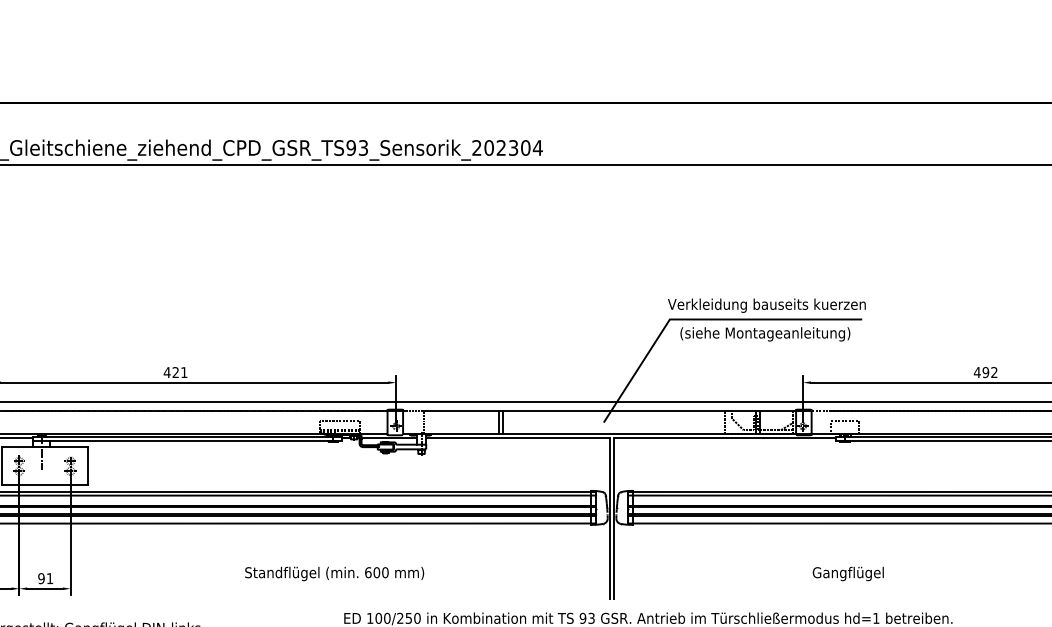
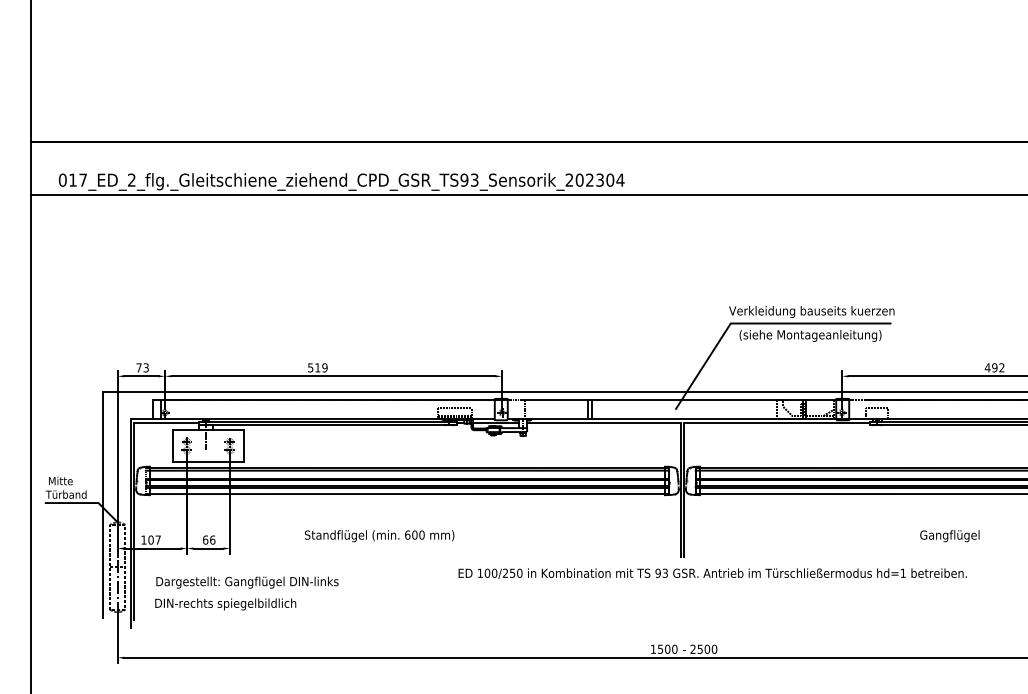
text: (175, 372) -> (317, 367), 421 -> 519
text: (334, 574) -> (379, 536), moved
text: (847, 574) -> (949, 536), moved
text: (44, 577) -> (208, 539), 91 -> 66

